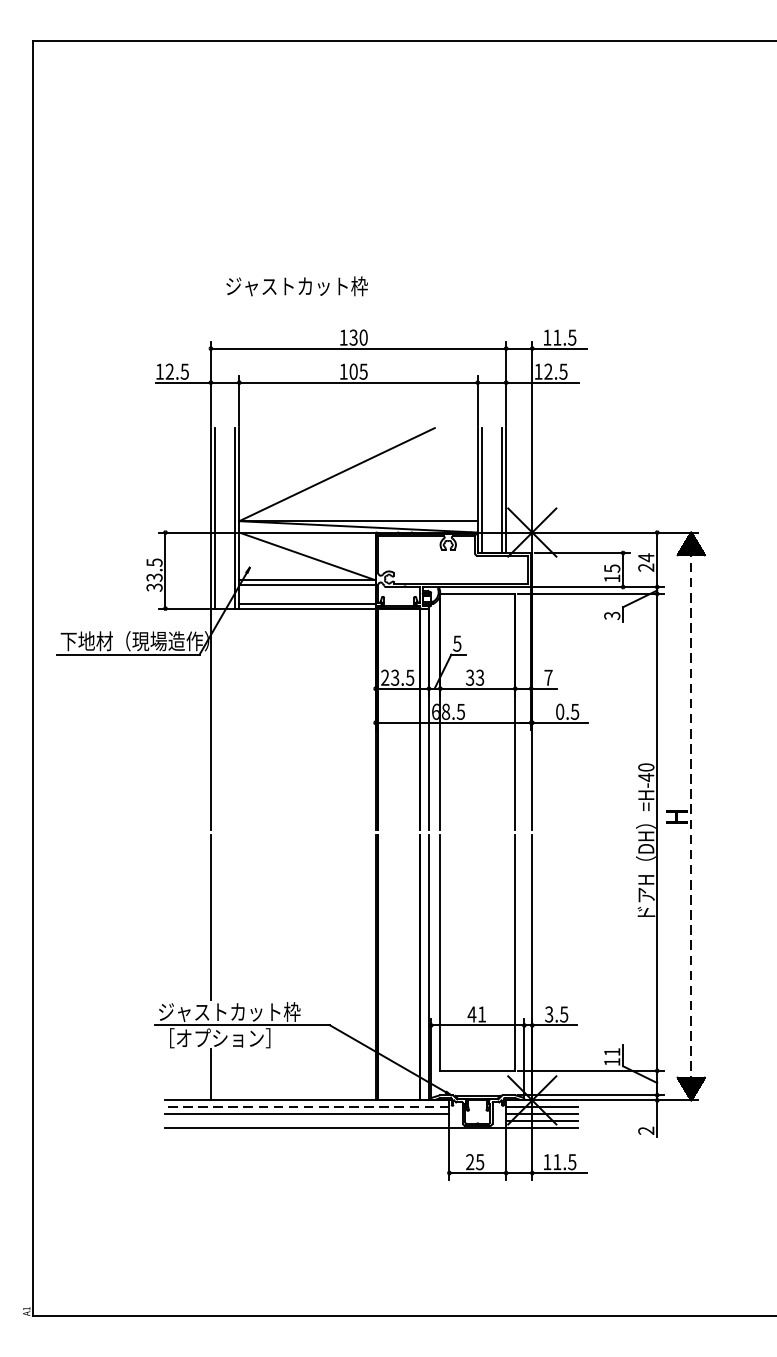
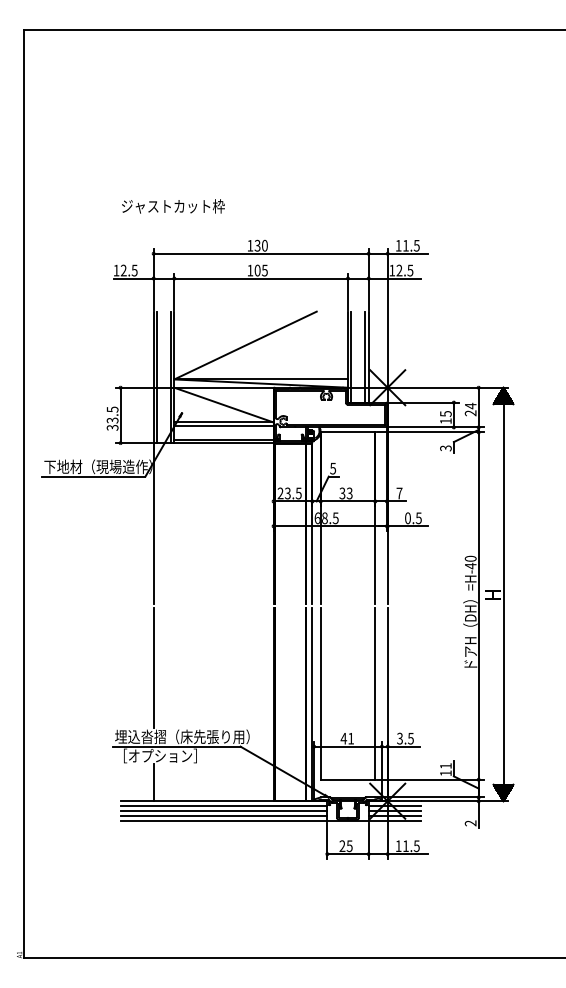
text: (297, 286) -> (173, 206), moved
line: (691, 816) -> (503, 594), dashed -> solid
text: (250, 1011) -> (182, 736), ジャストカット枠 -> 埋込沓摺（床先張り用）
line: (306, 1107) -> (223, 806), dashed -> solid
line: (306, 1121) -> (223, 816), added

